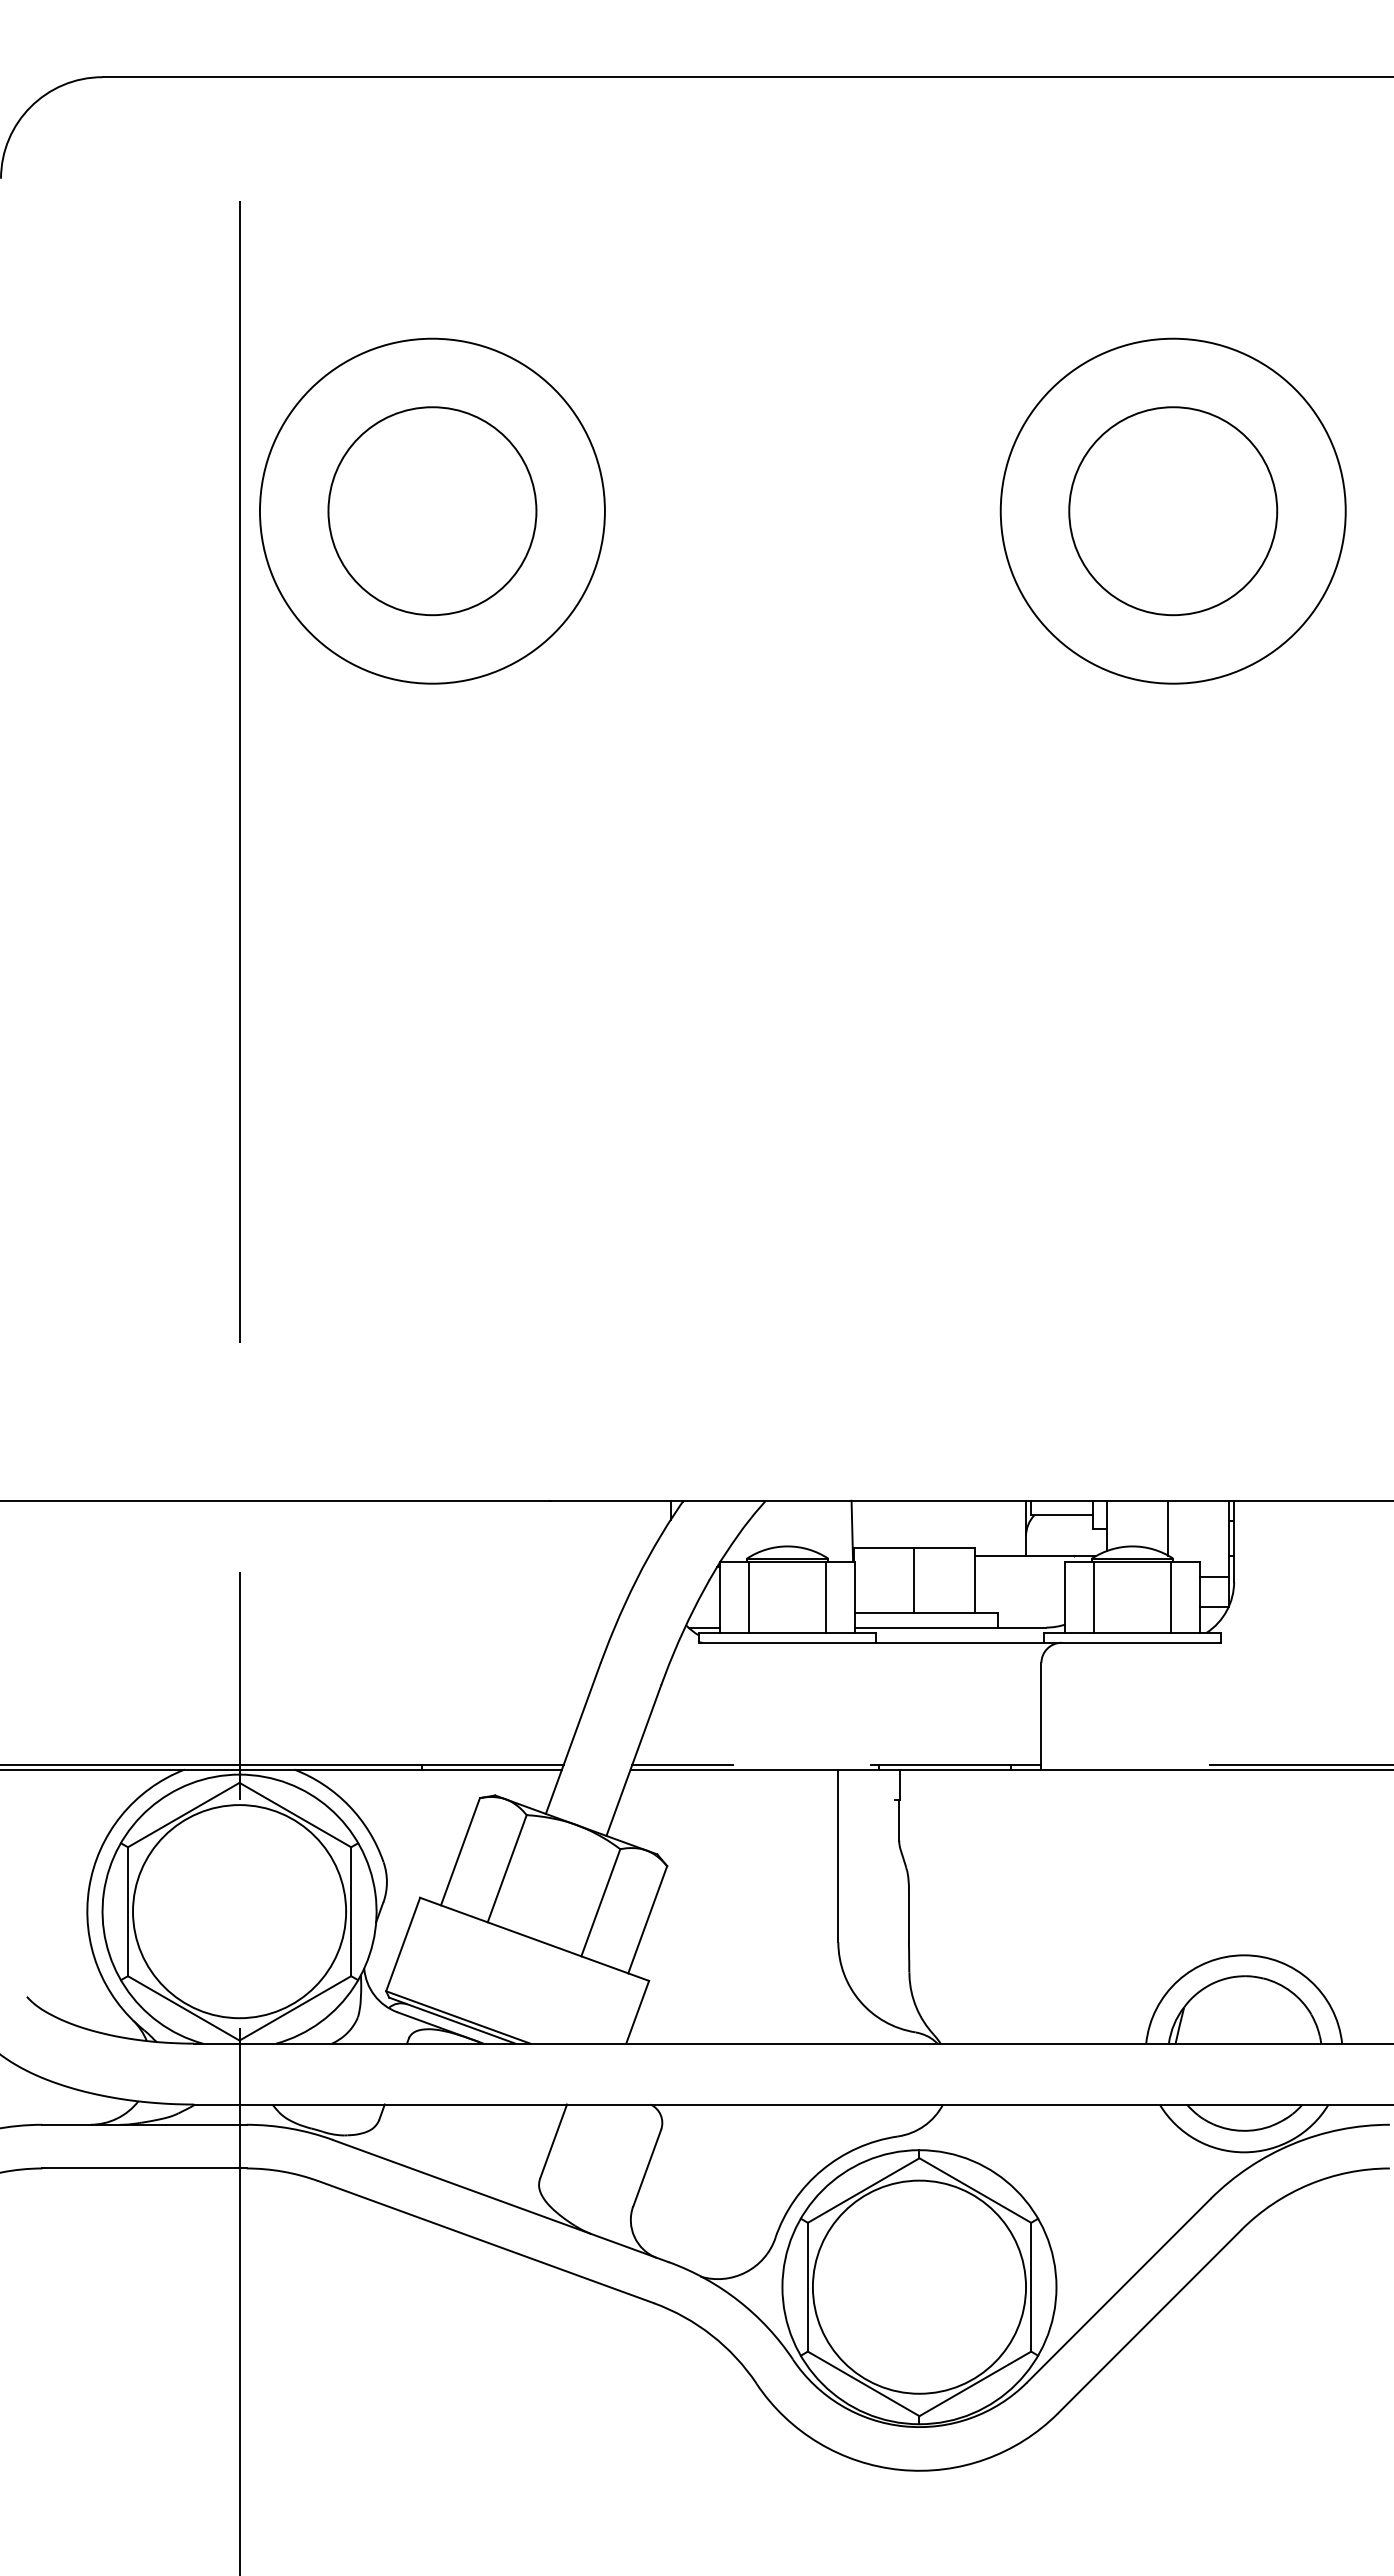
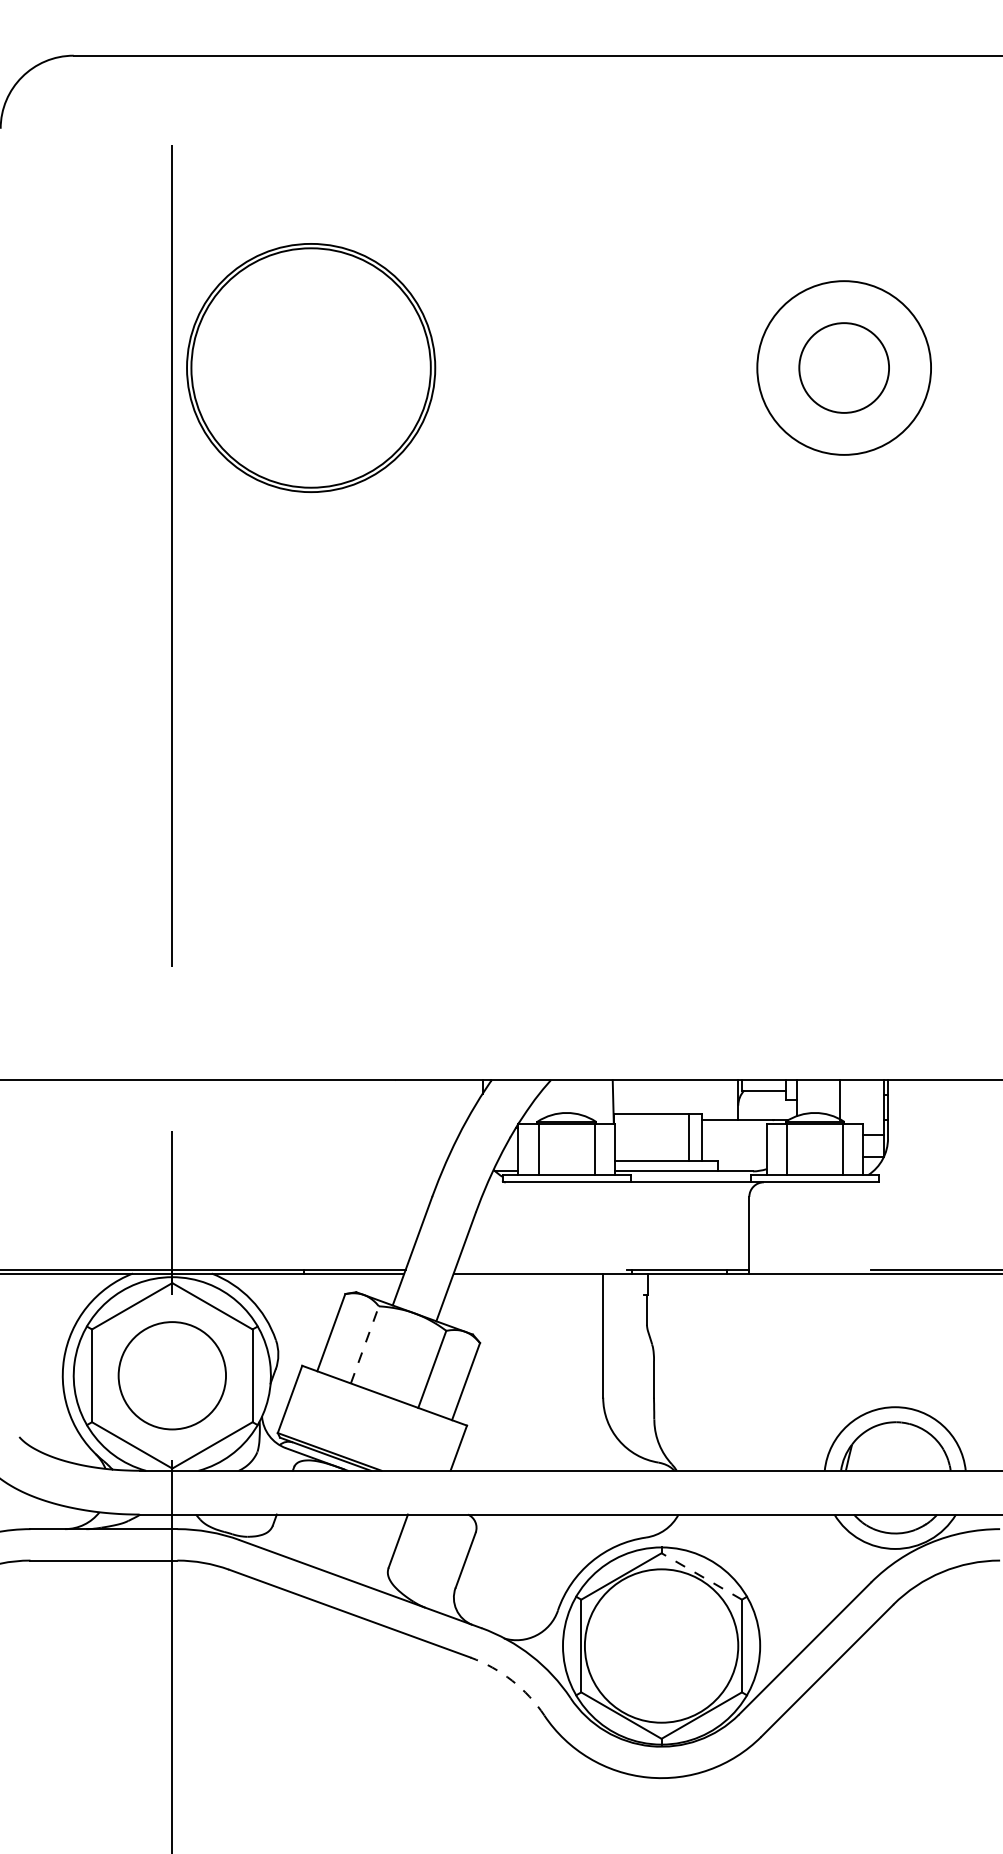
circle: (1172, 510) -> (843, 367), size x0.7
circle: (432, 511) -> (311, 368), size x1.6
circle: (1173, 511) -> (844, 368), size x0.6
line: (914, 1580) -> (688, 1137), moved
line: (682, 1764) -> (491, 1269), removed
line: (507, 1868) -> (365, 1344), solid -> dashed
circle: (239, 1911) -> (172, 1375), size x0.7
line: (975, 2190) -> (701, 1576), solid -> dashed
arc: (711, 2335) -> (511, 1680), solid -> dashed

